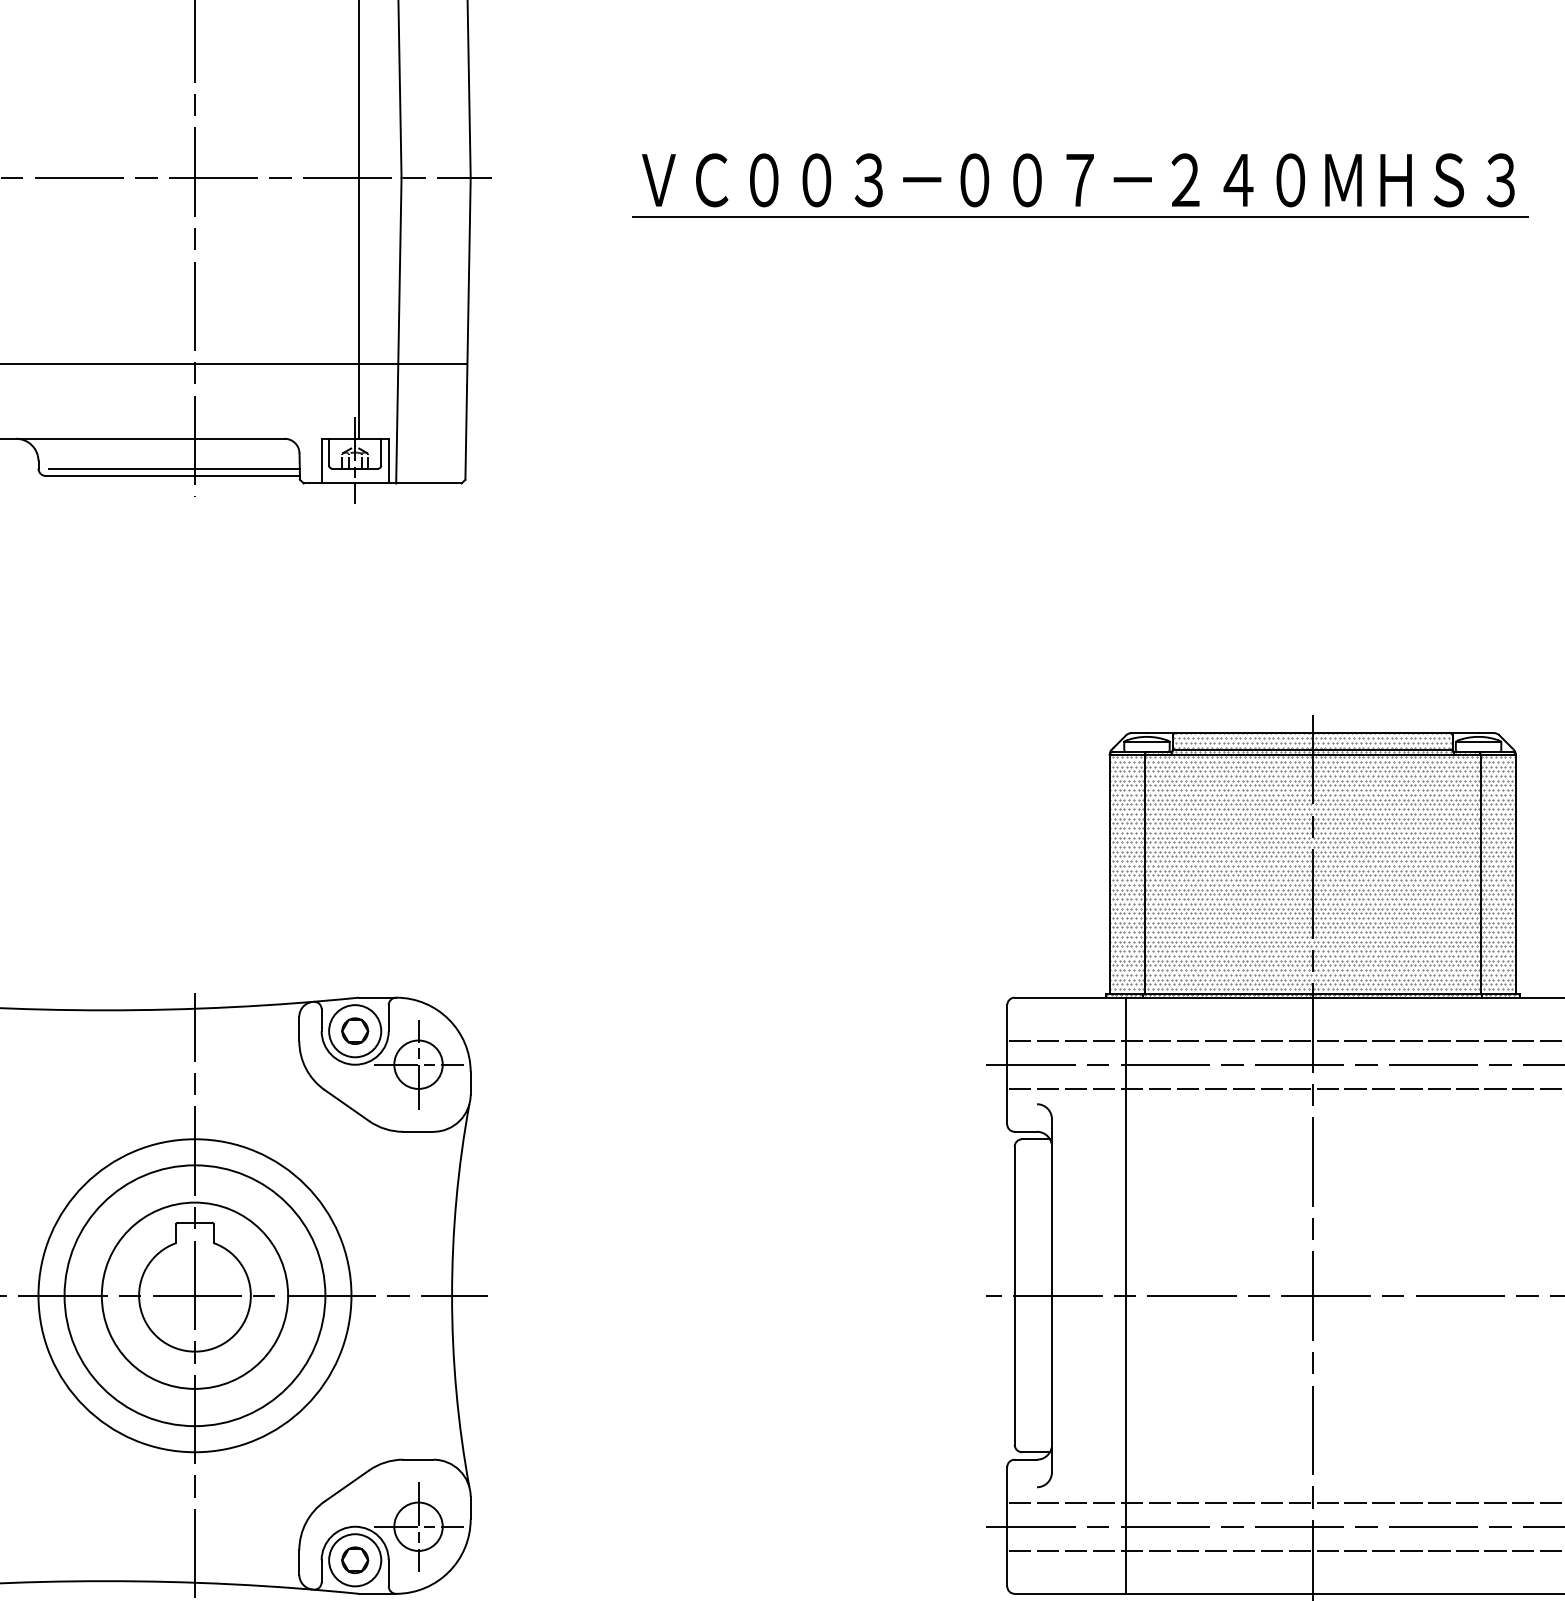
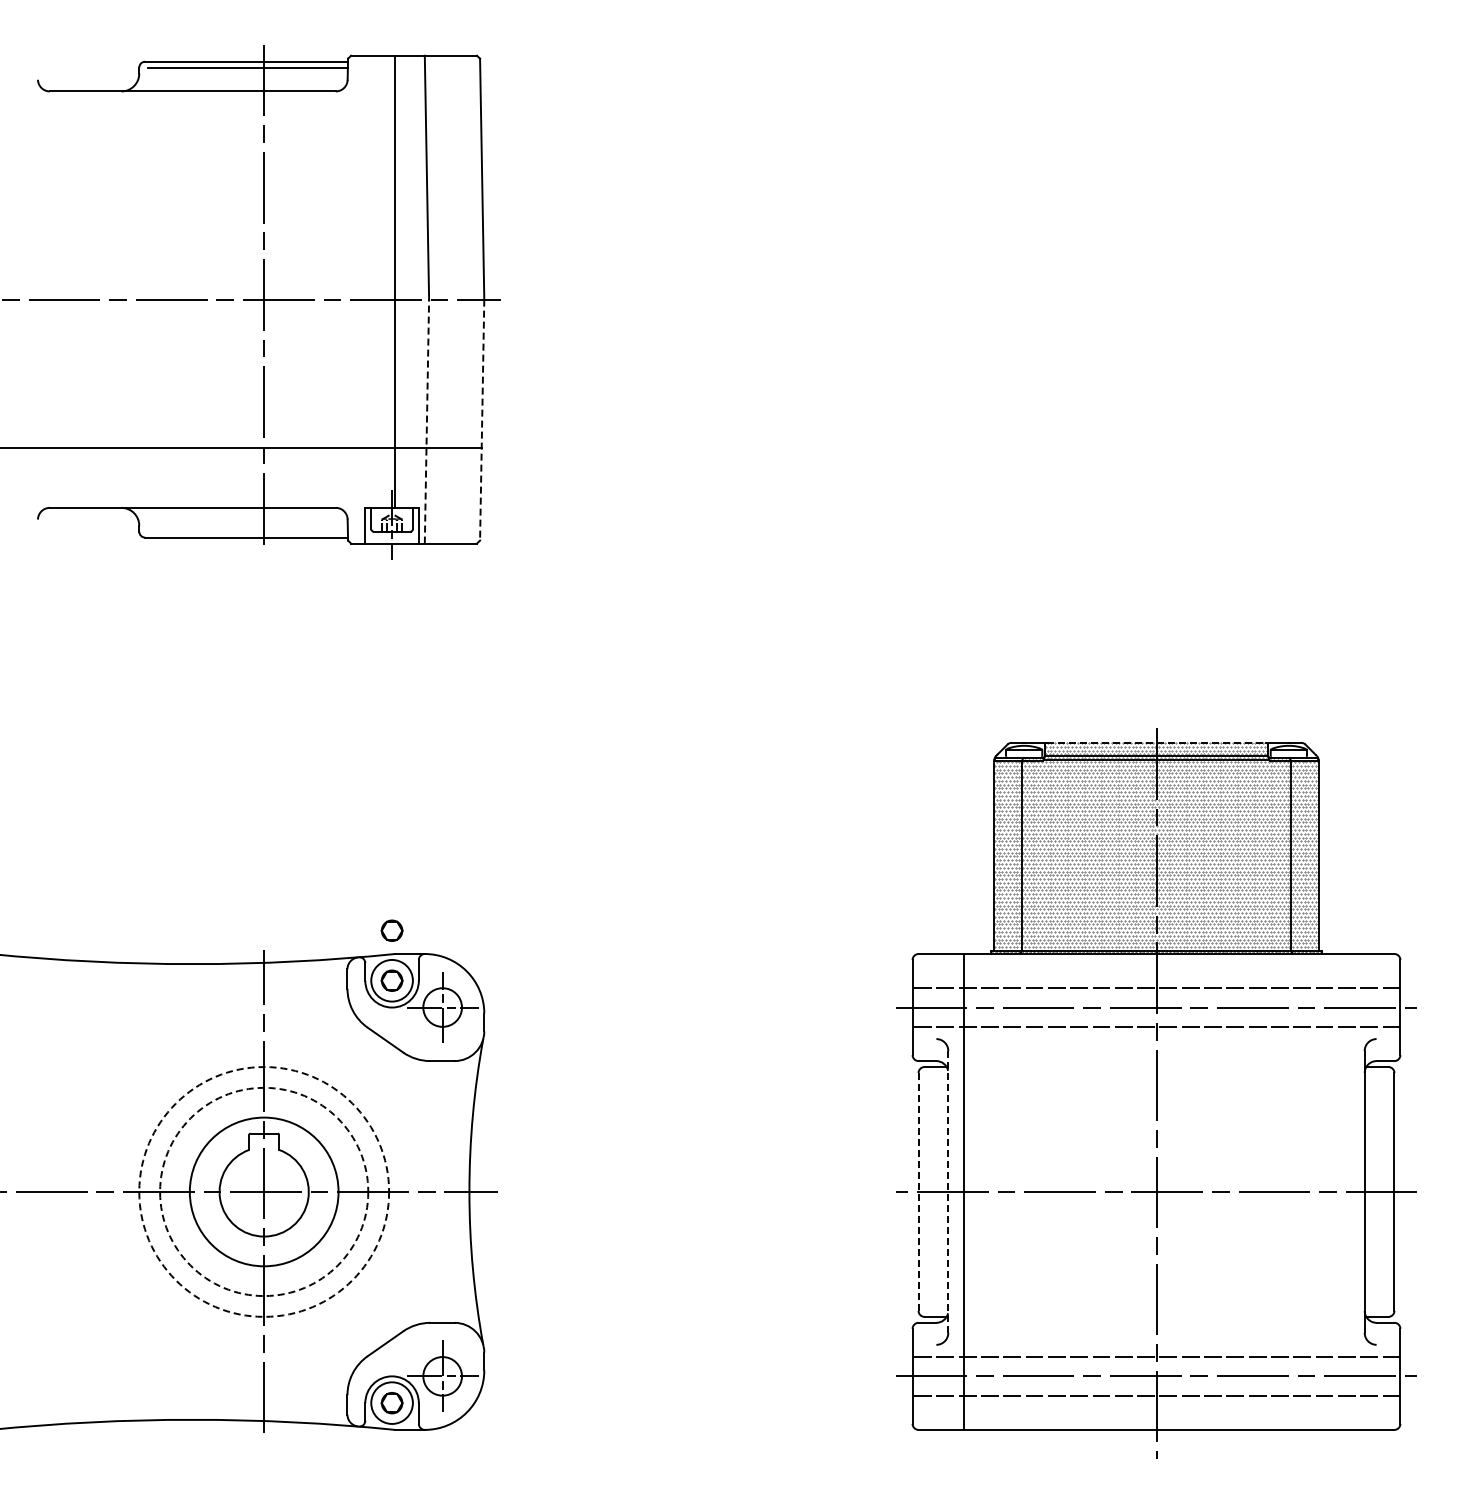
part: (1079, 185) -> (970, 305), removed
line: (468, 329) -> (482, 420), solid -> dashed
line: (398, 330) -> (426, 421), solid -> dashed
line: (174, 468) -> (247, 531), removed
line: (1312, 732) -> (1156, 742), solid -> dashed
part: (354, 968) -> (391, 930), added
circle: (195, 1295) -> (264, 1191), solid -> dashed
circle: (195, 1295) -> (264, 1191), solid -> dashed
line: (1014, 1295) -> (918, 1191), solid -> dashed
line: (1052, 1295) -> (948, 1191), solid -> dashed
line: (1126, 1295) -> (963, 1191), moved

